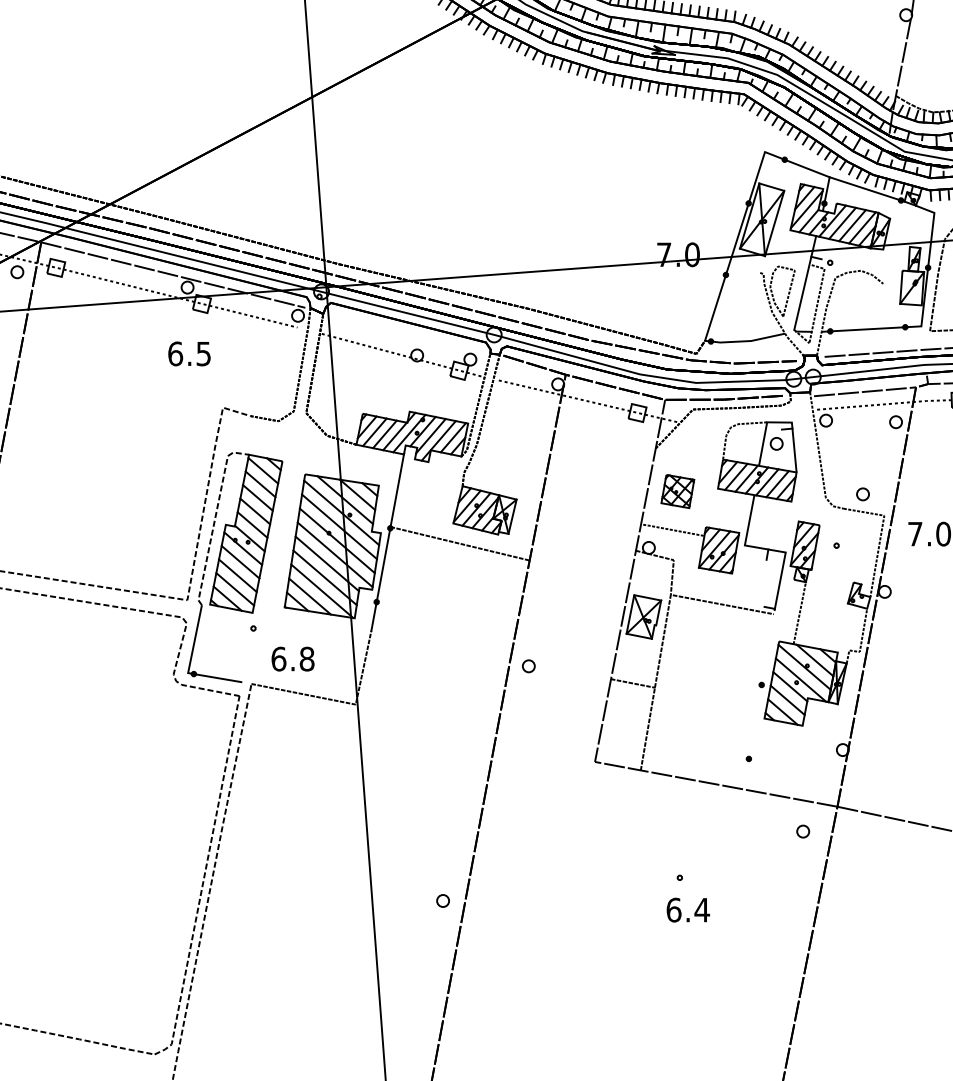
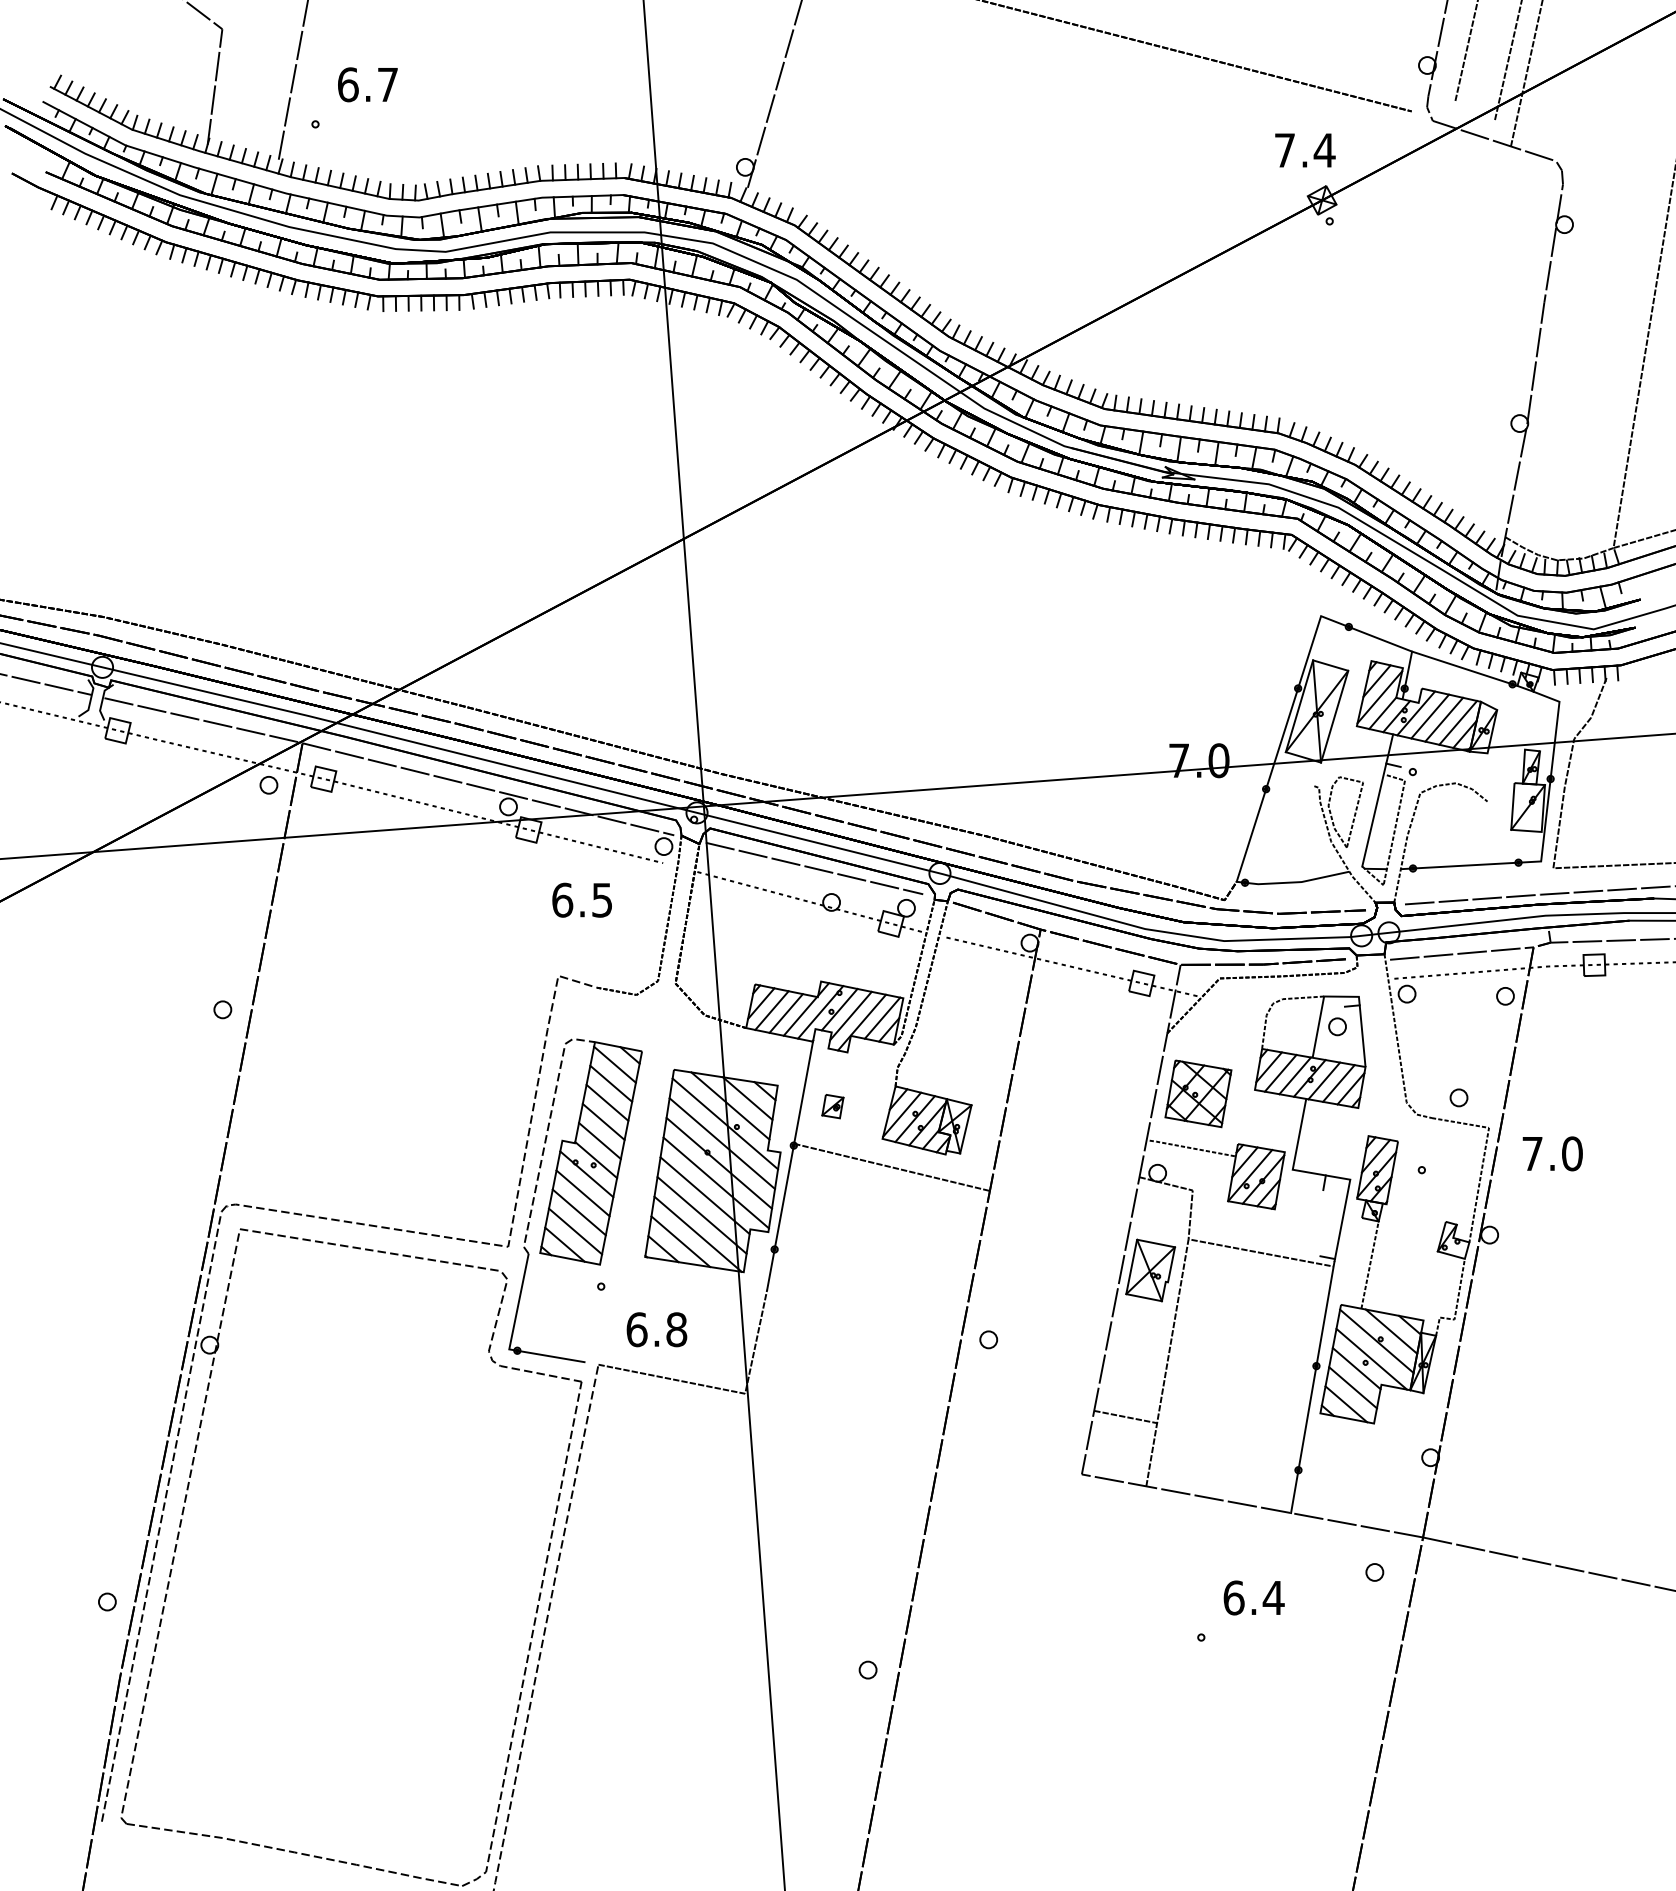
line: (405, 331) -> (814, 868), added
text: (189, 353) -> (581, 899), moved
part: (677, 491) -> (1198, 1093), size x1.43
part: (417, 500) -> (832, 1106), added
line: (633, 683) -> (1125, 1416), moved
line: (758, 700) -> (1312, 1387), added
text: (687, 909) -> (1253, 1597), moved

